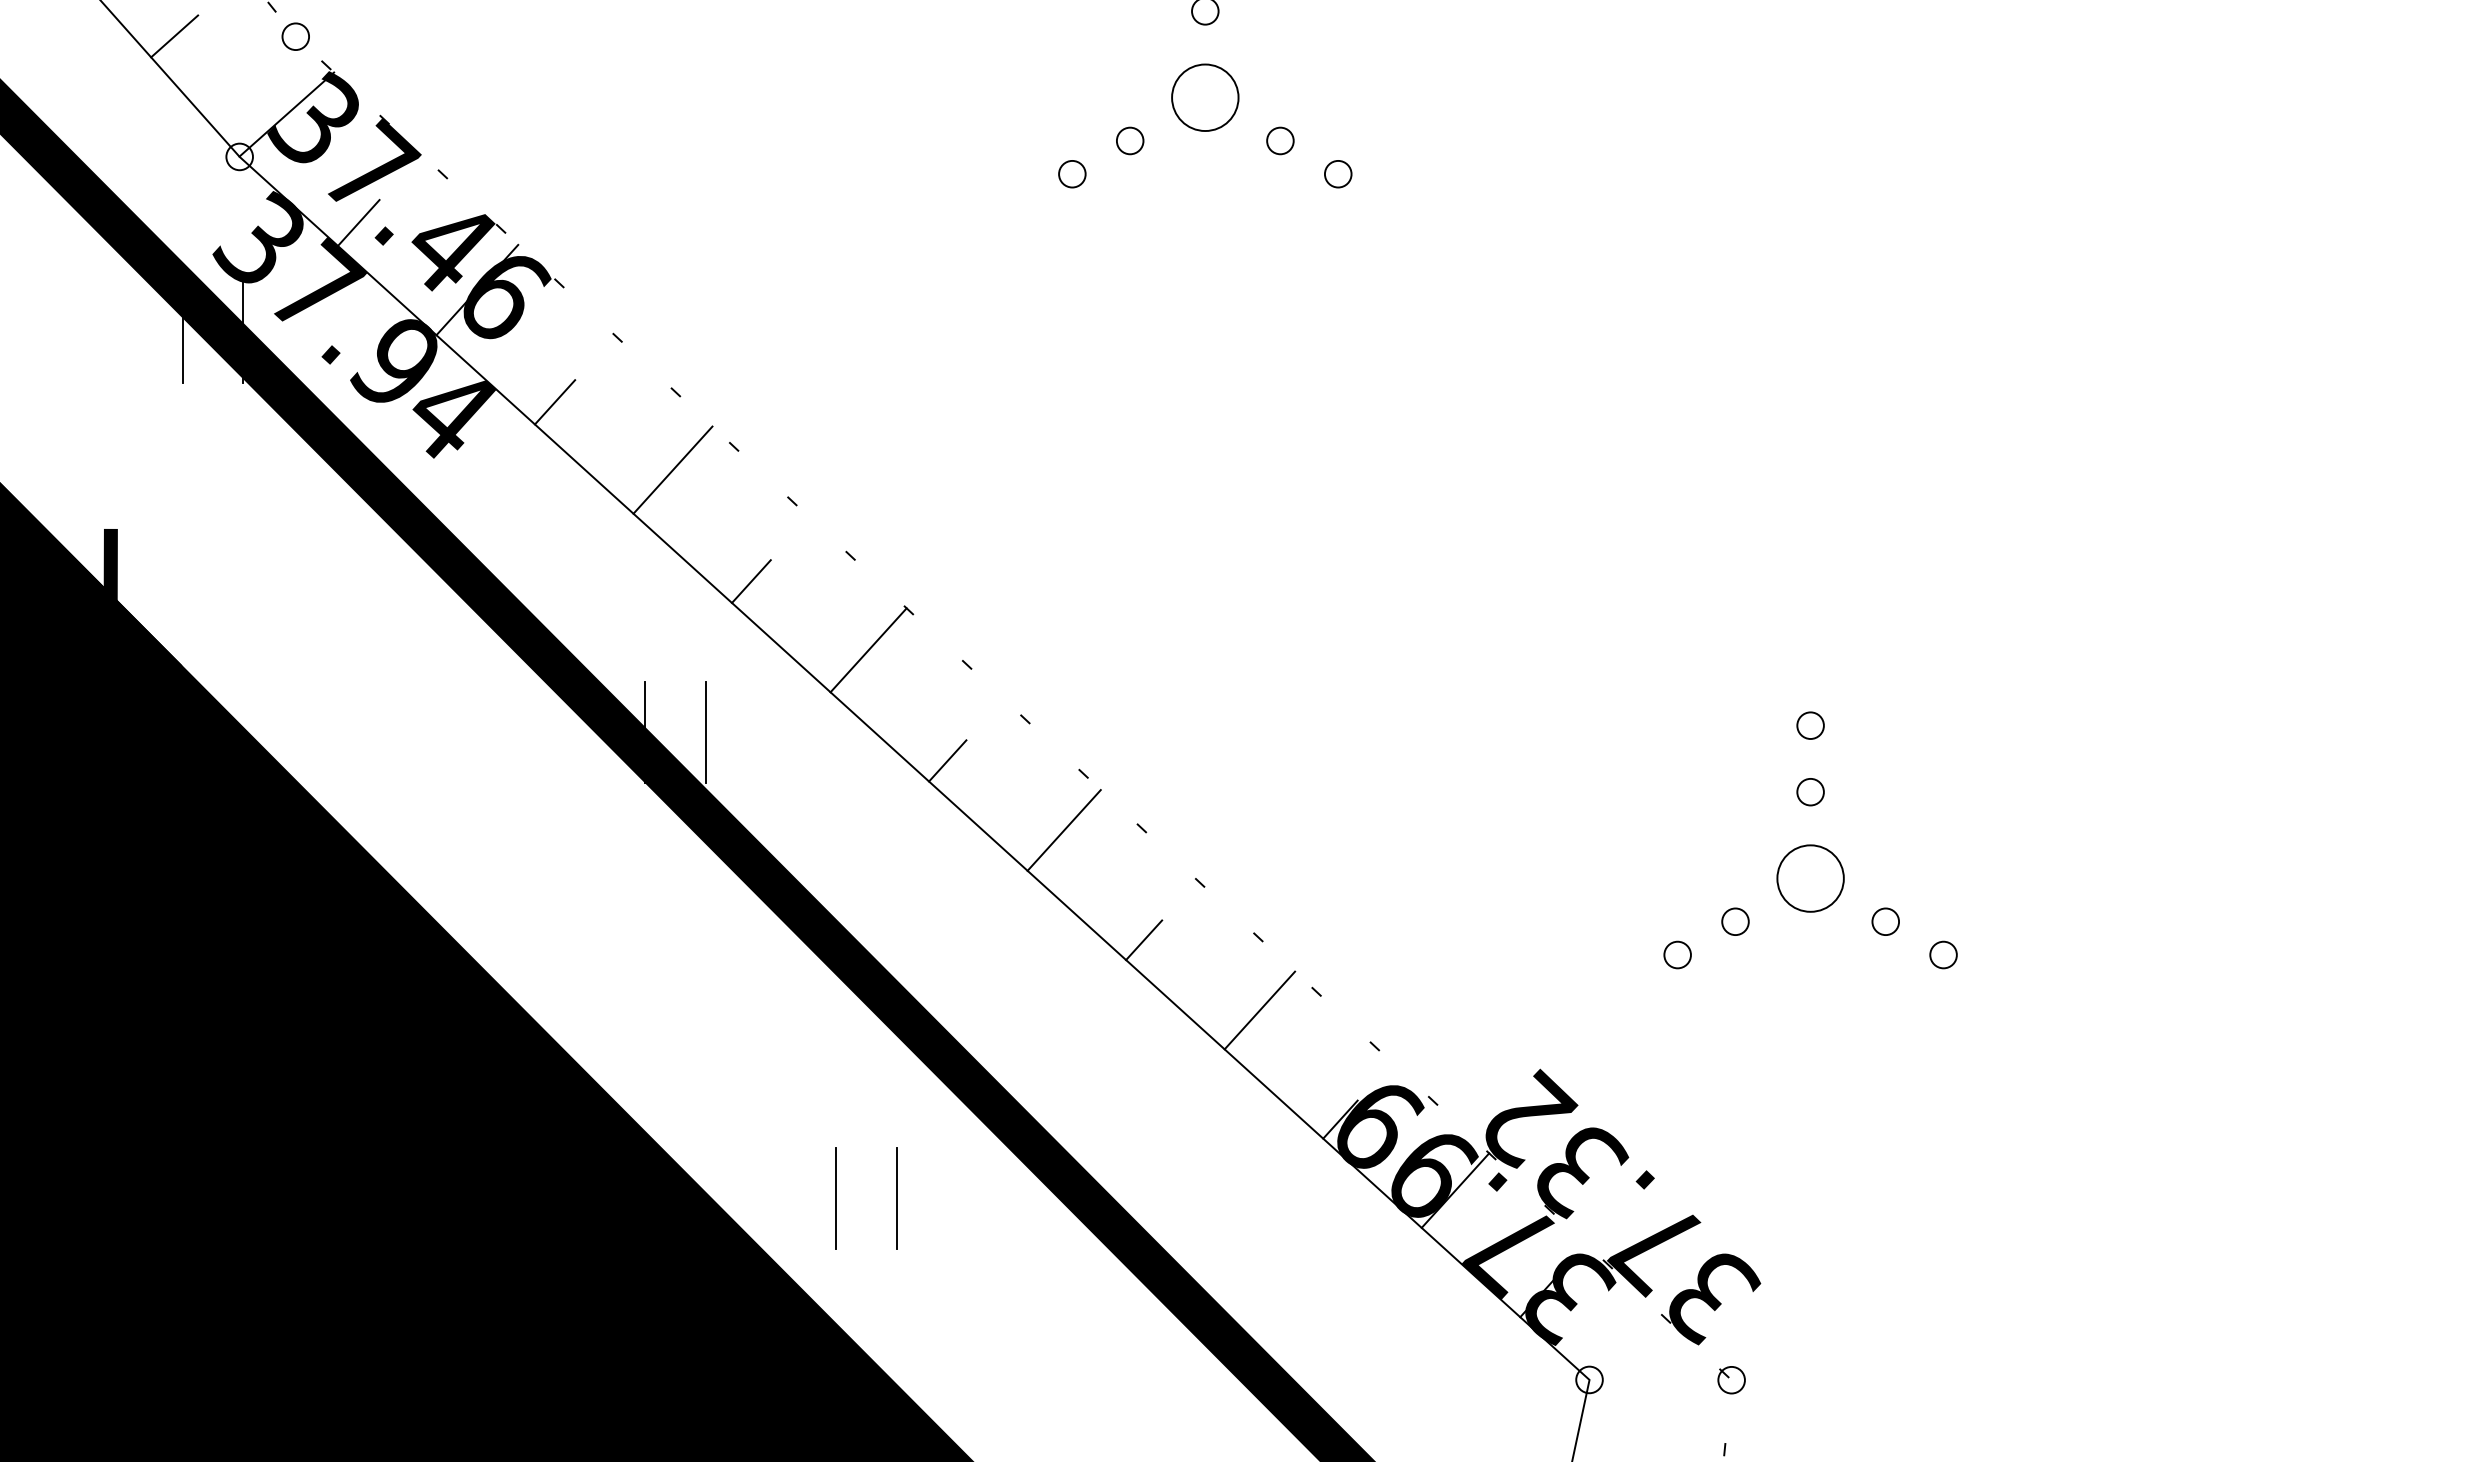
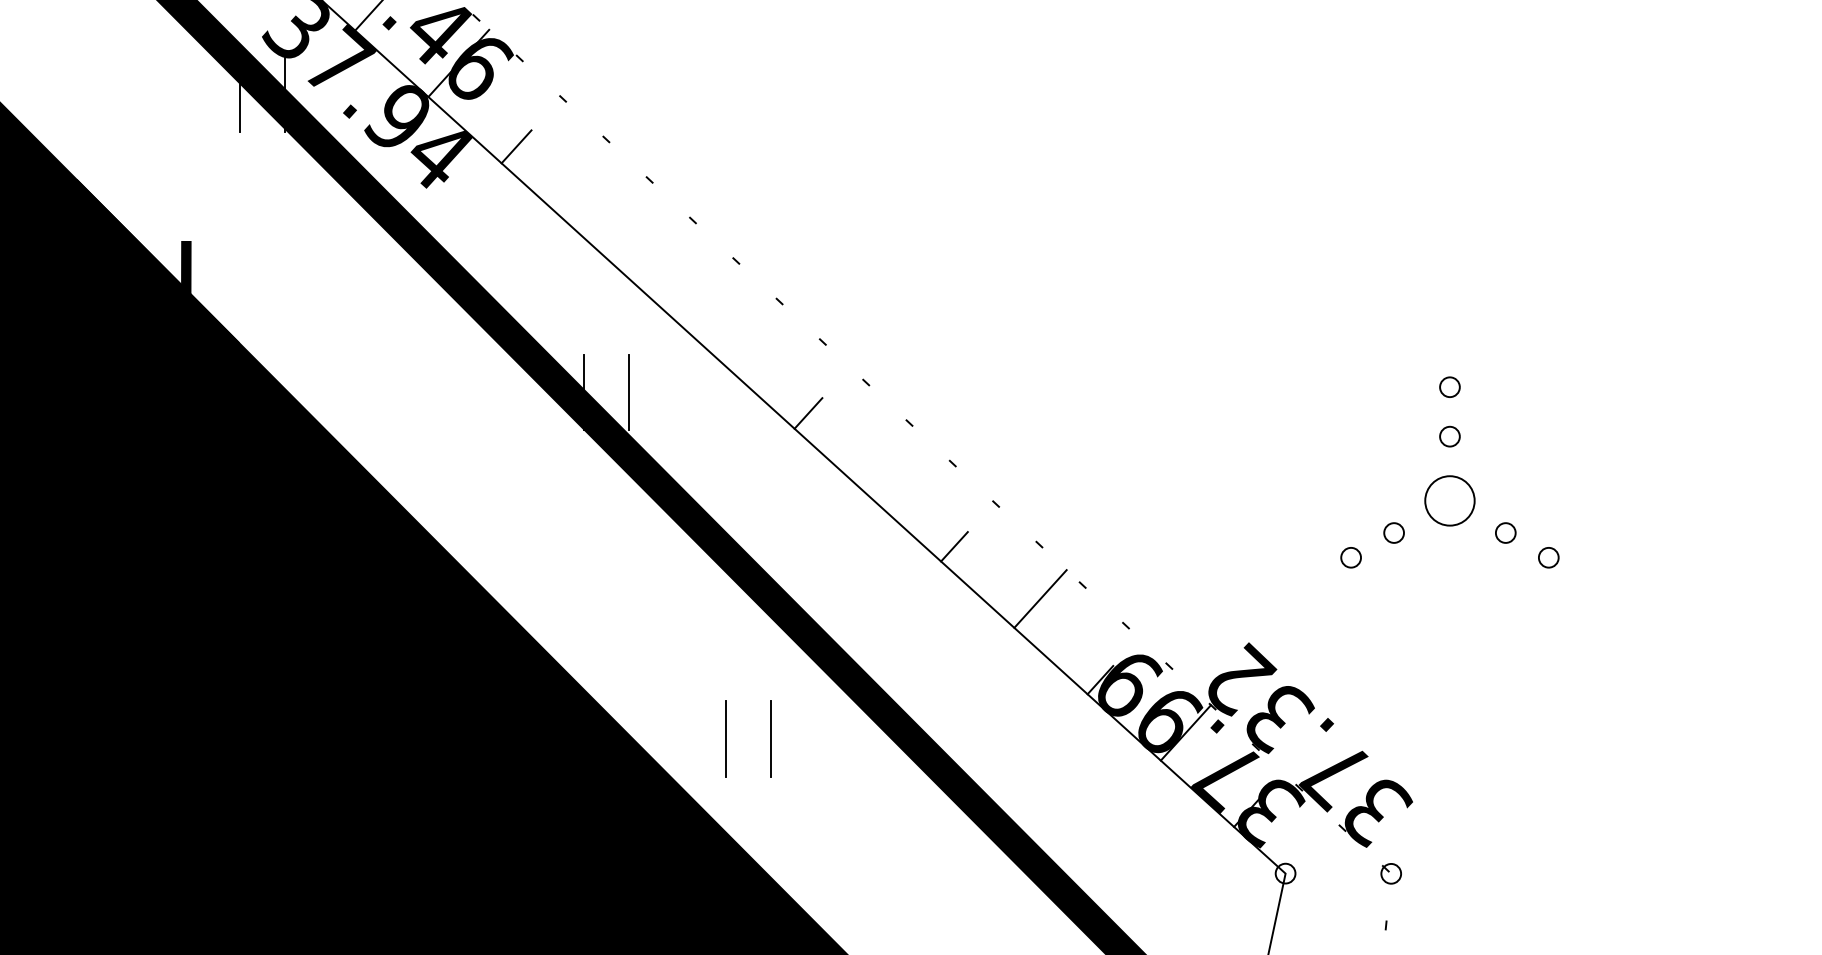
line: (672, 469) -> (603, 196), removed
line: (751, 581) -> (662, 280), removed
line: (868, 650) -> (749, 331), removed
line: (1063, 830) -> (894, 465), removed

